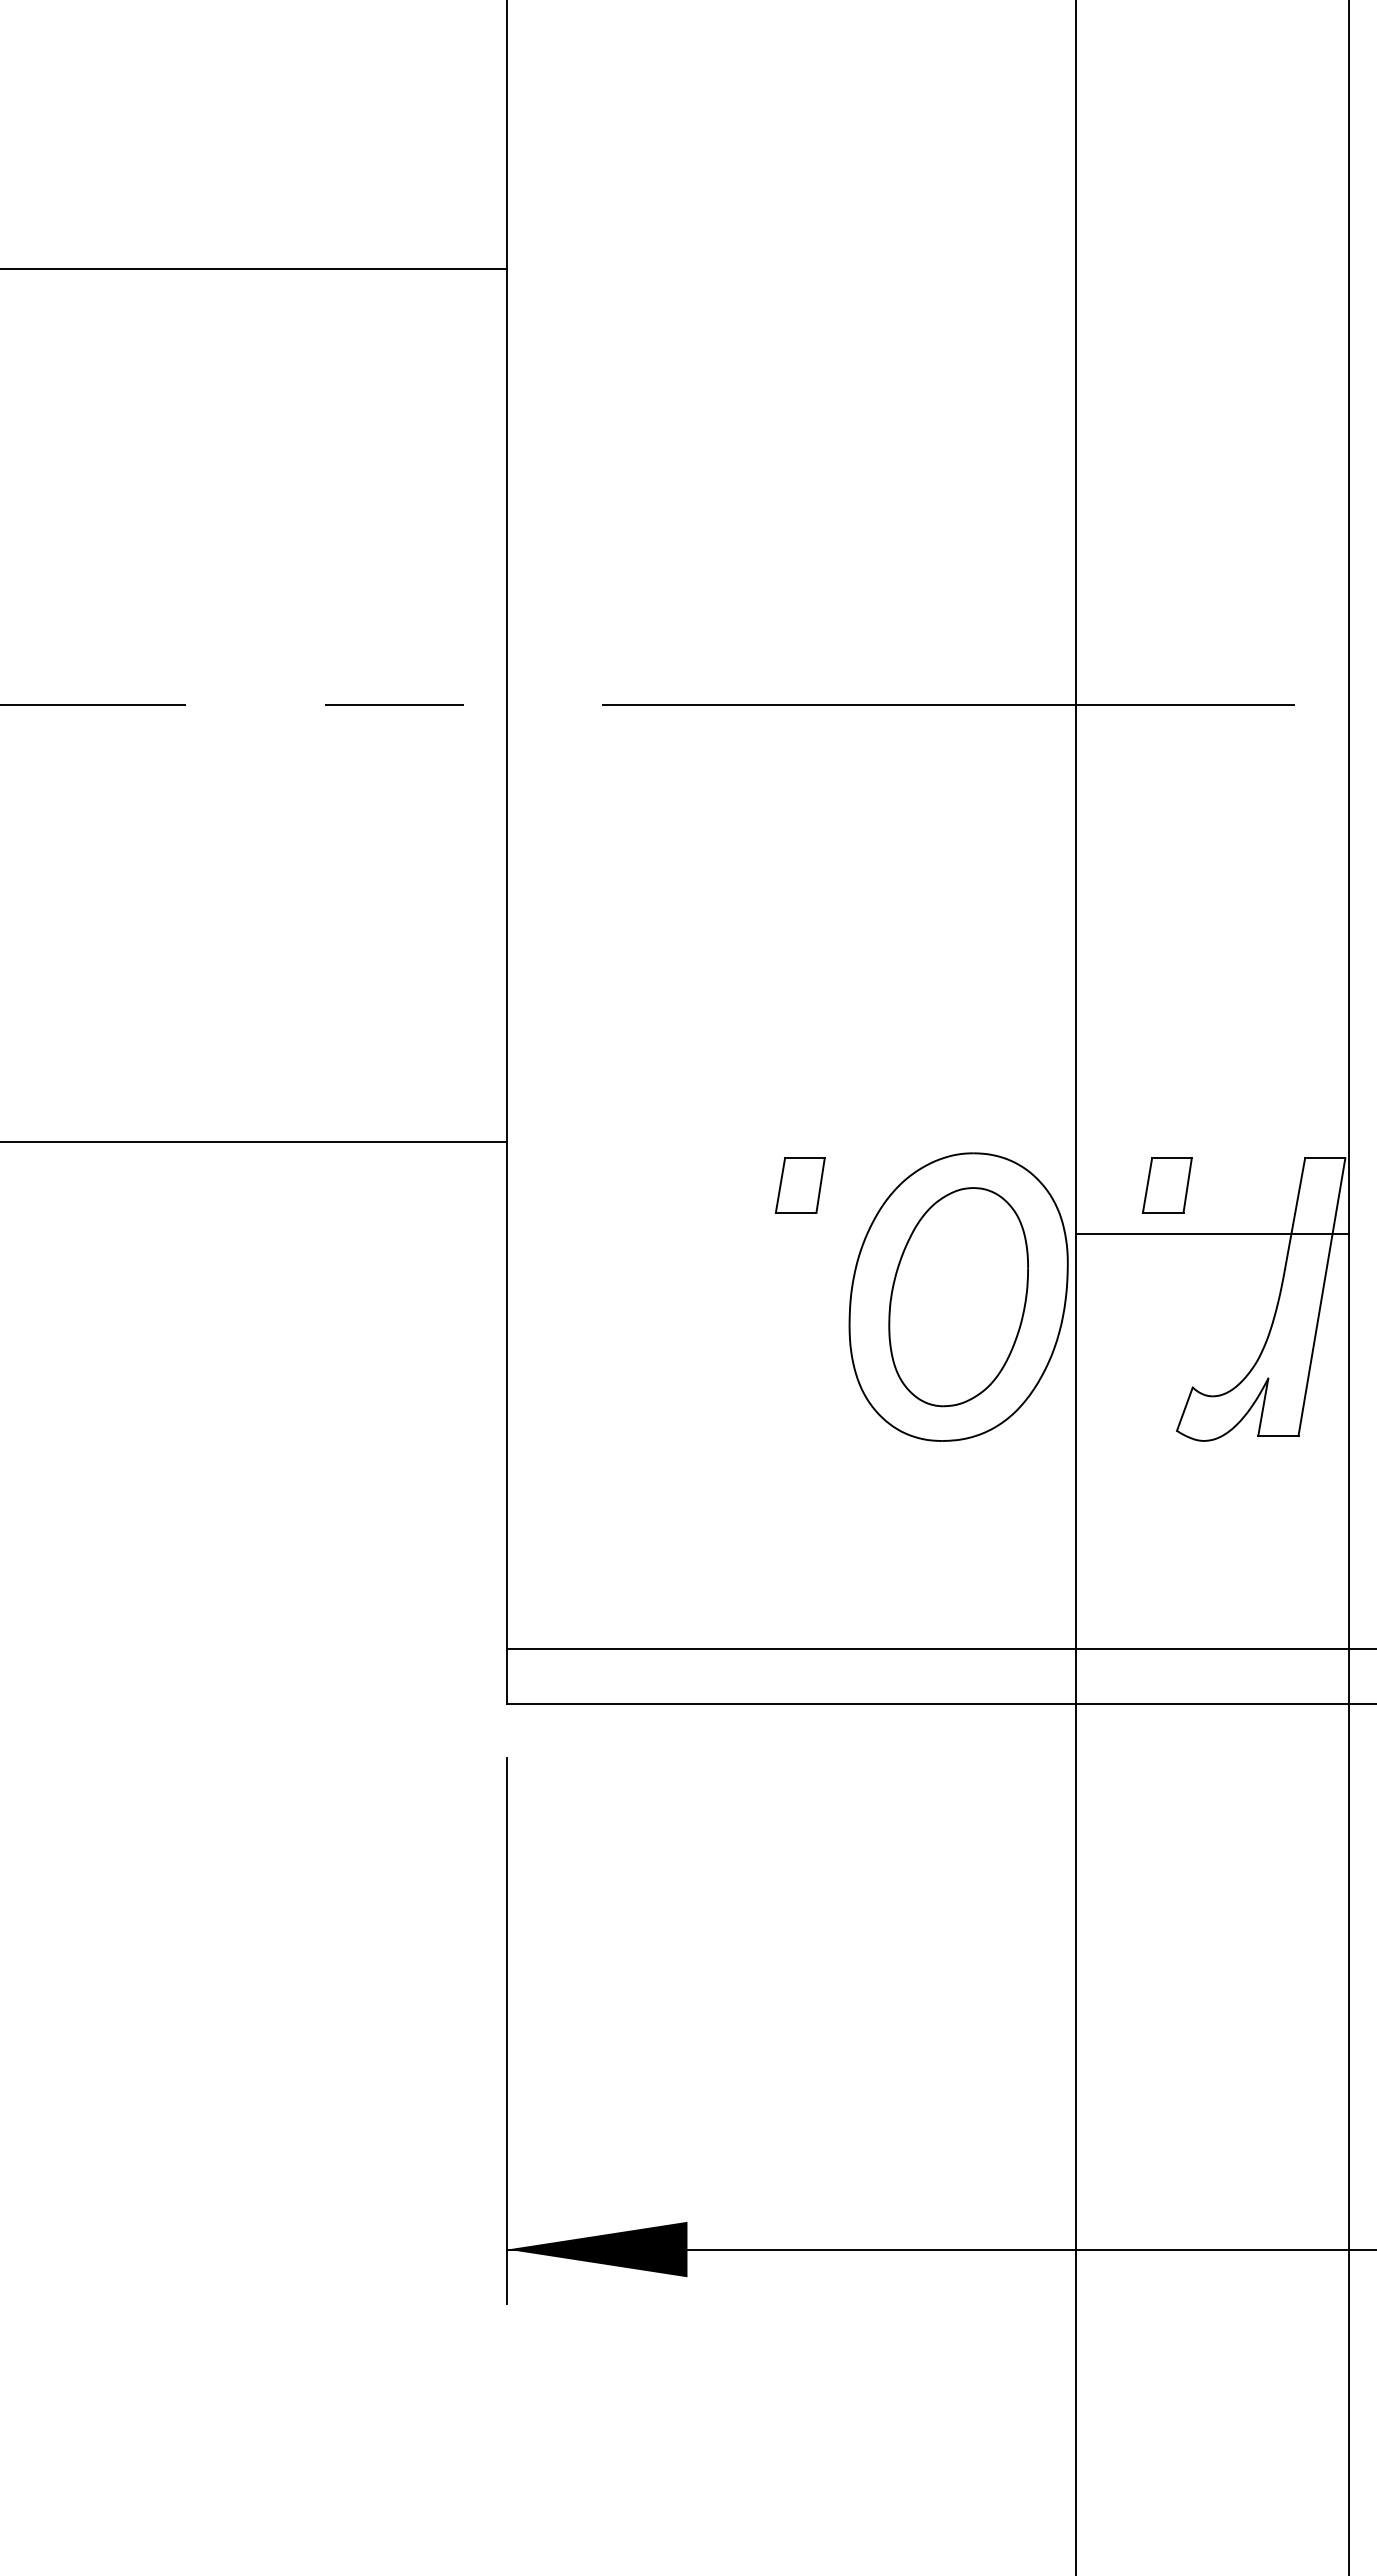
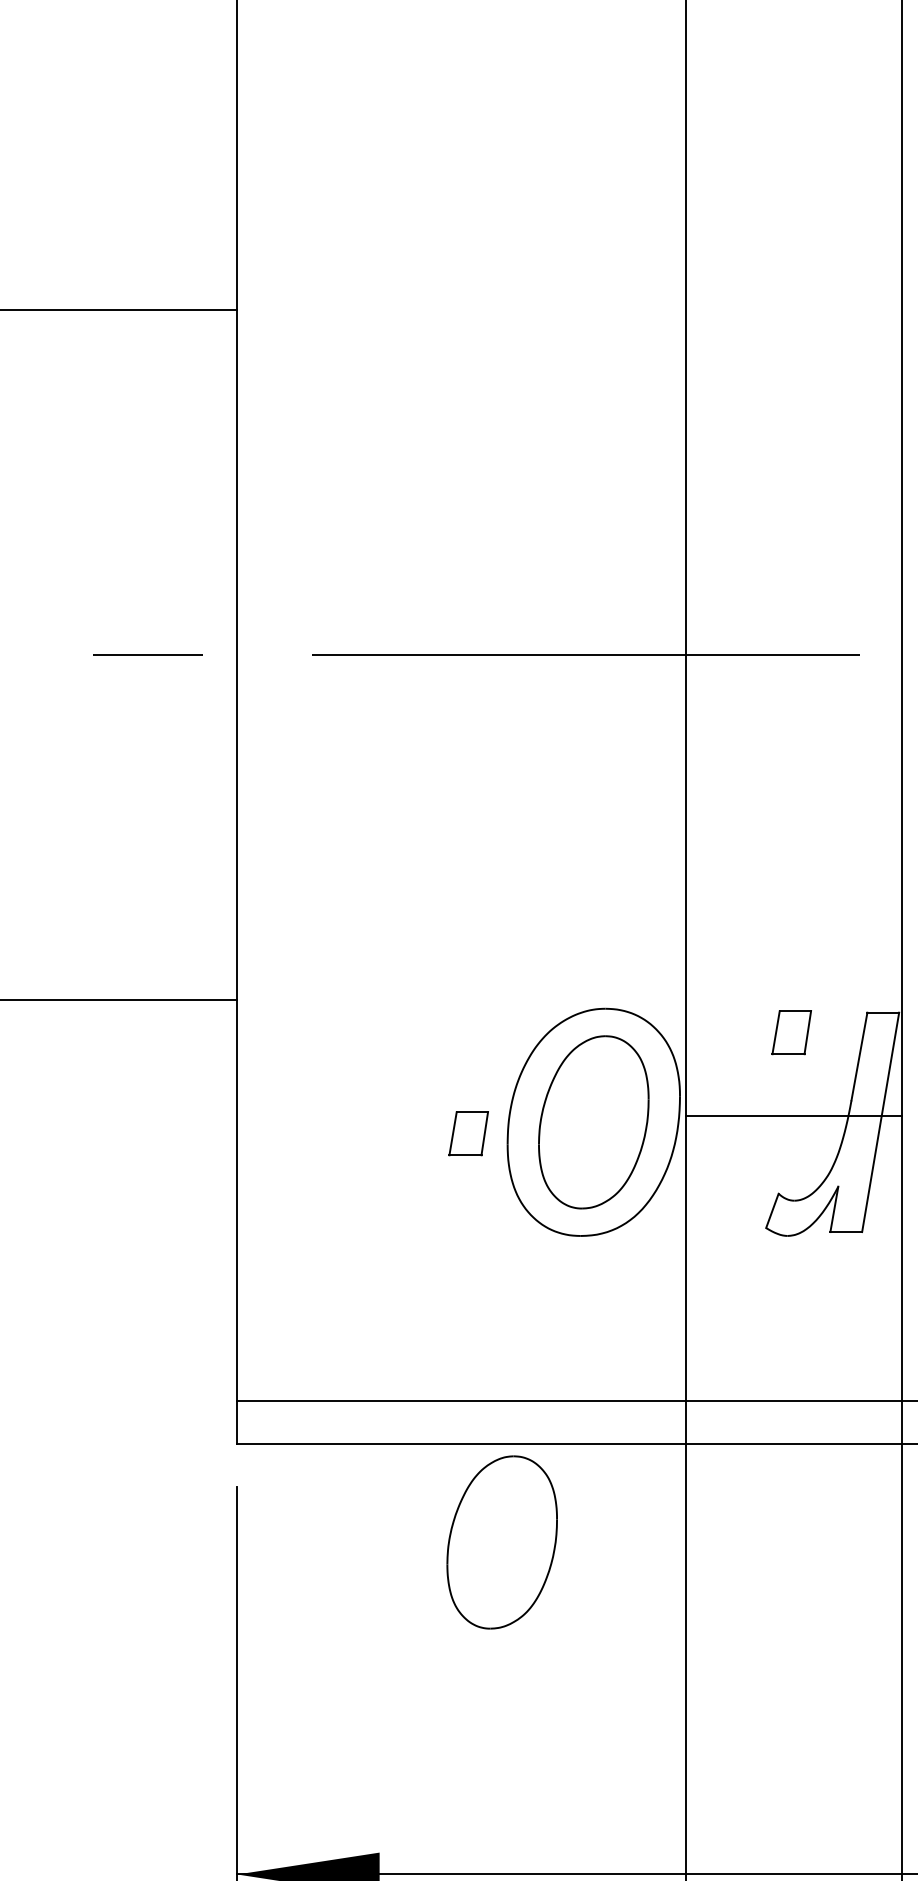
part: (800, 1185) -> (468, 1133), moved
part: (1167, 1185) -> (791, 1032), moved
line: (1212, 1233) -> (794, 1116), moved
part: (842, 1829) -> (502, 1542), added

